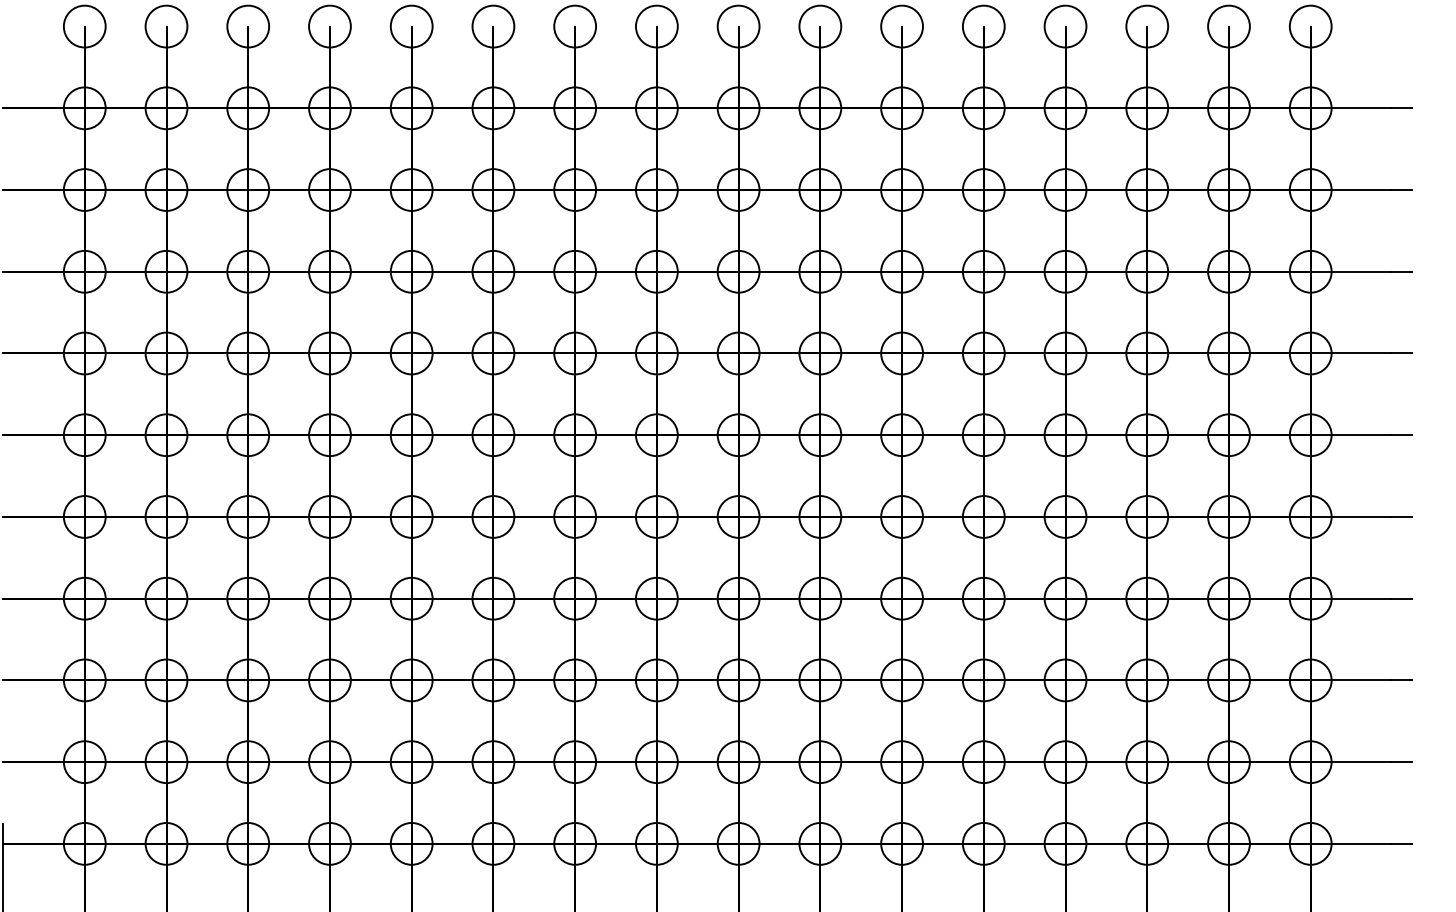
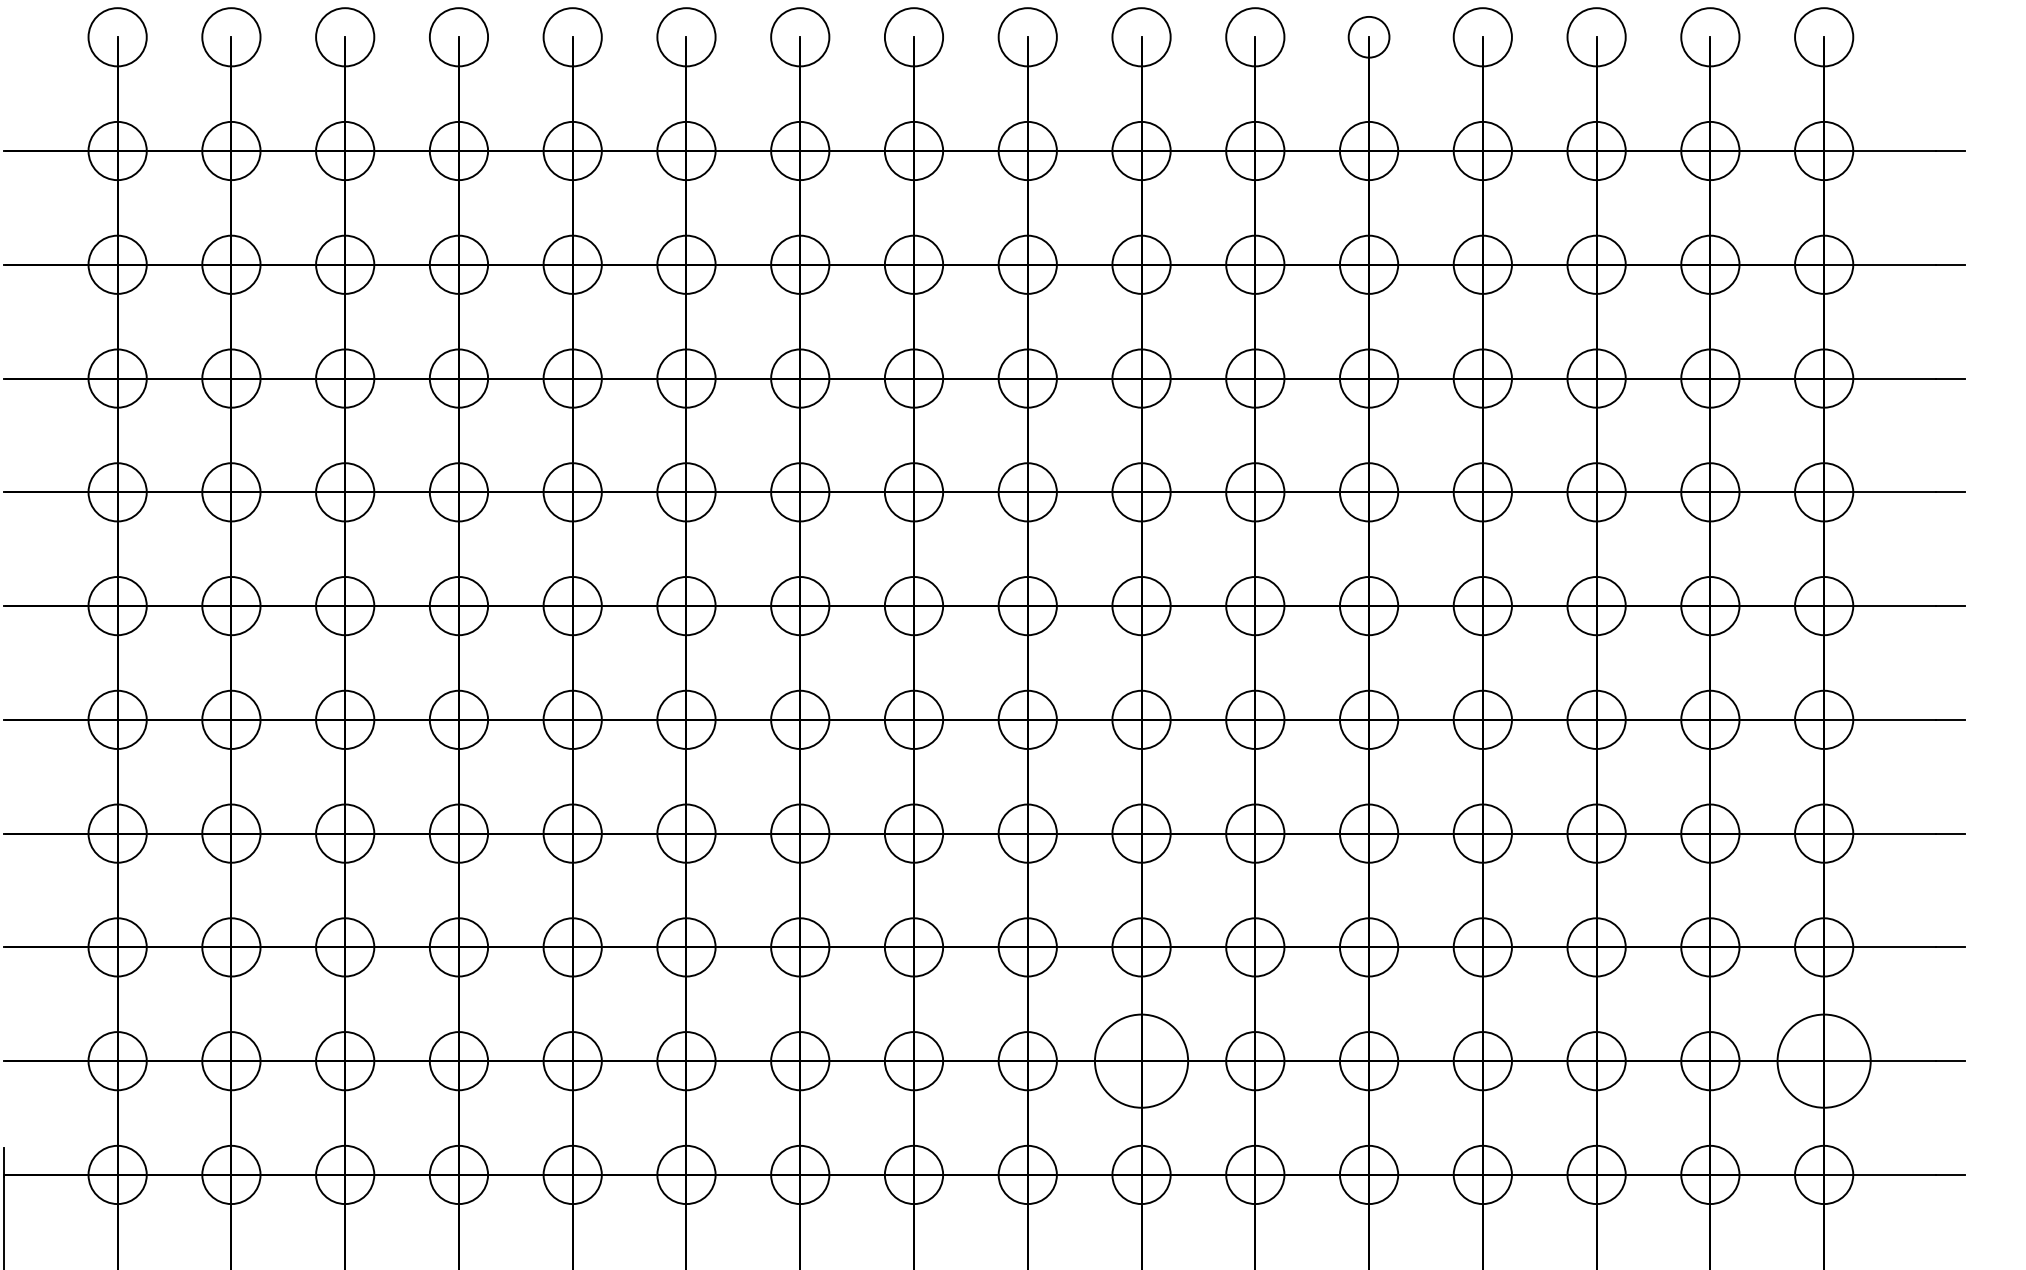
circle: (983, 26) -> (1368, 37), size x0.7
circle: (820, 762) -> (1141, 1061), size x1.6
circle: (1310, 762) -> (1824, 1061), size x1.6

